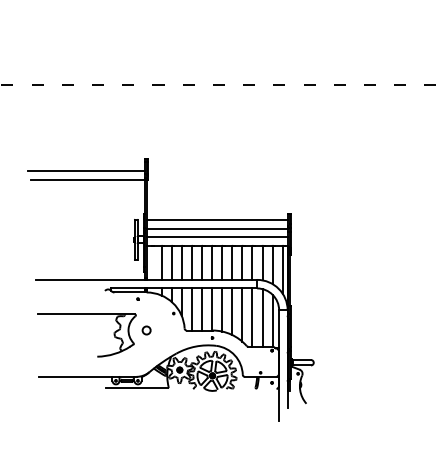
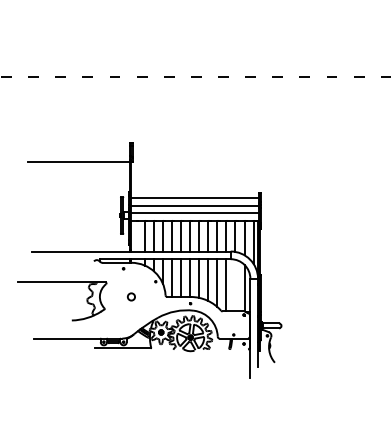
line: (86, 171) -> (77, 154), removed
part: (86, 314) -> (62, 282), moved
line: (262, 317) -> (235, 285), removed

